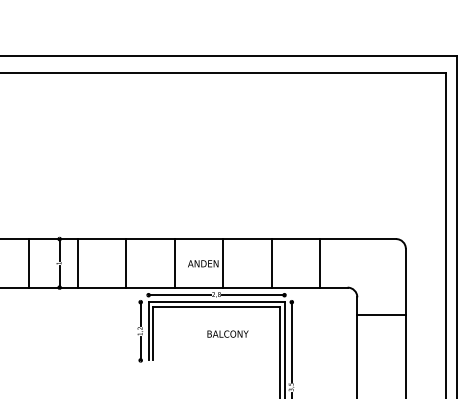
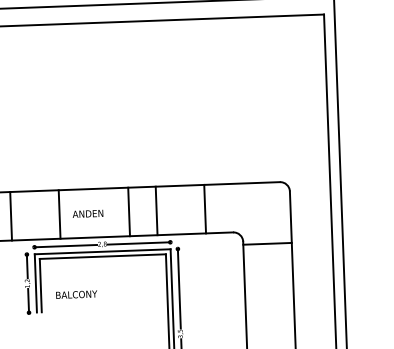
line: (223, 263) -> (129, 212), moved
line: (381, 315) -> (267, 244), moved
text: (227, 333) -> (76, 294), moved

